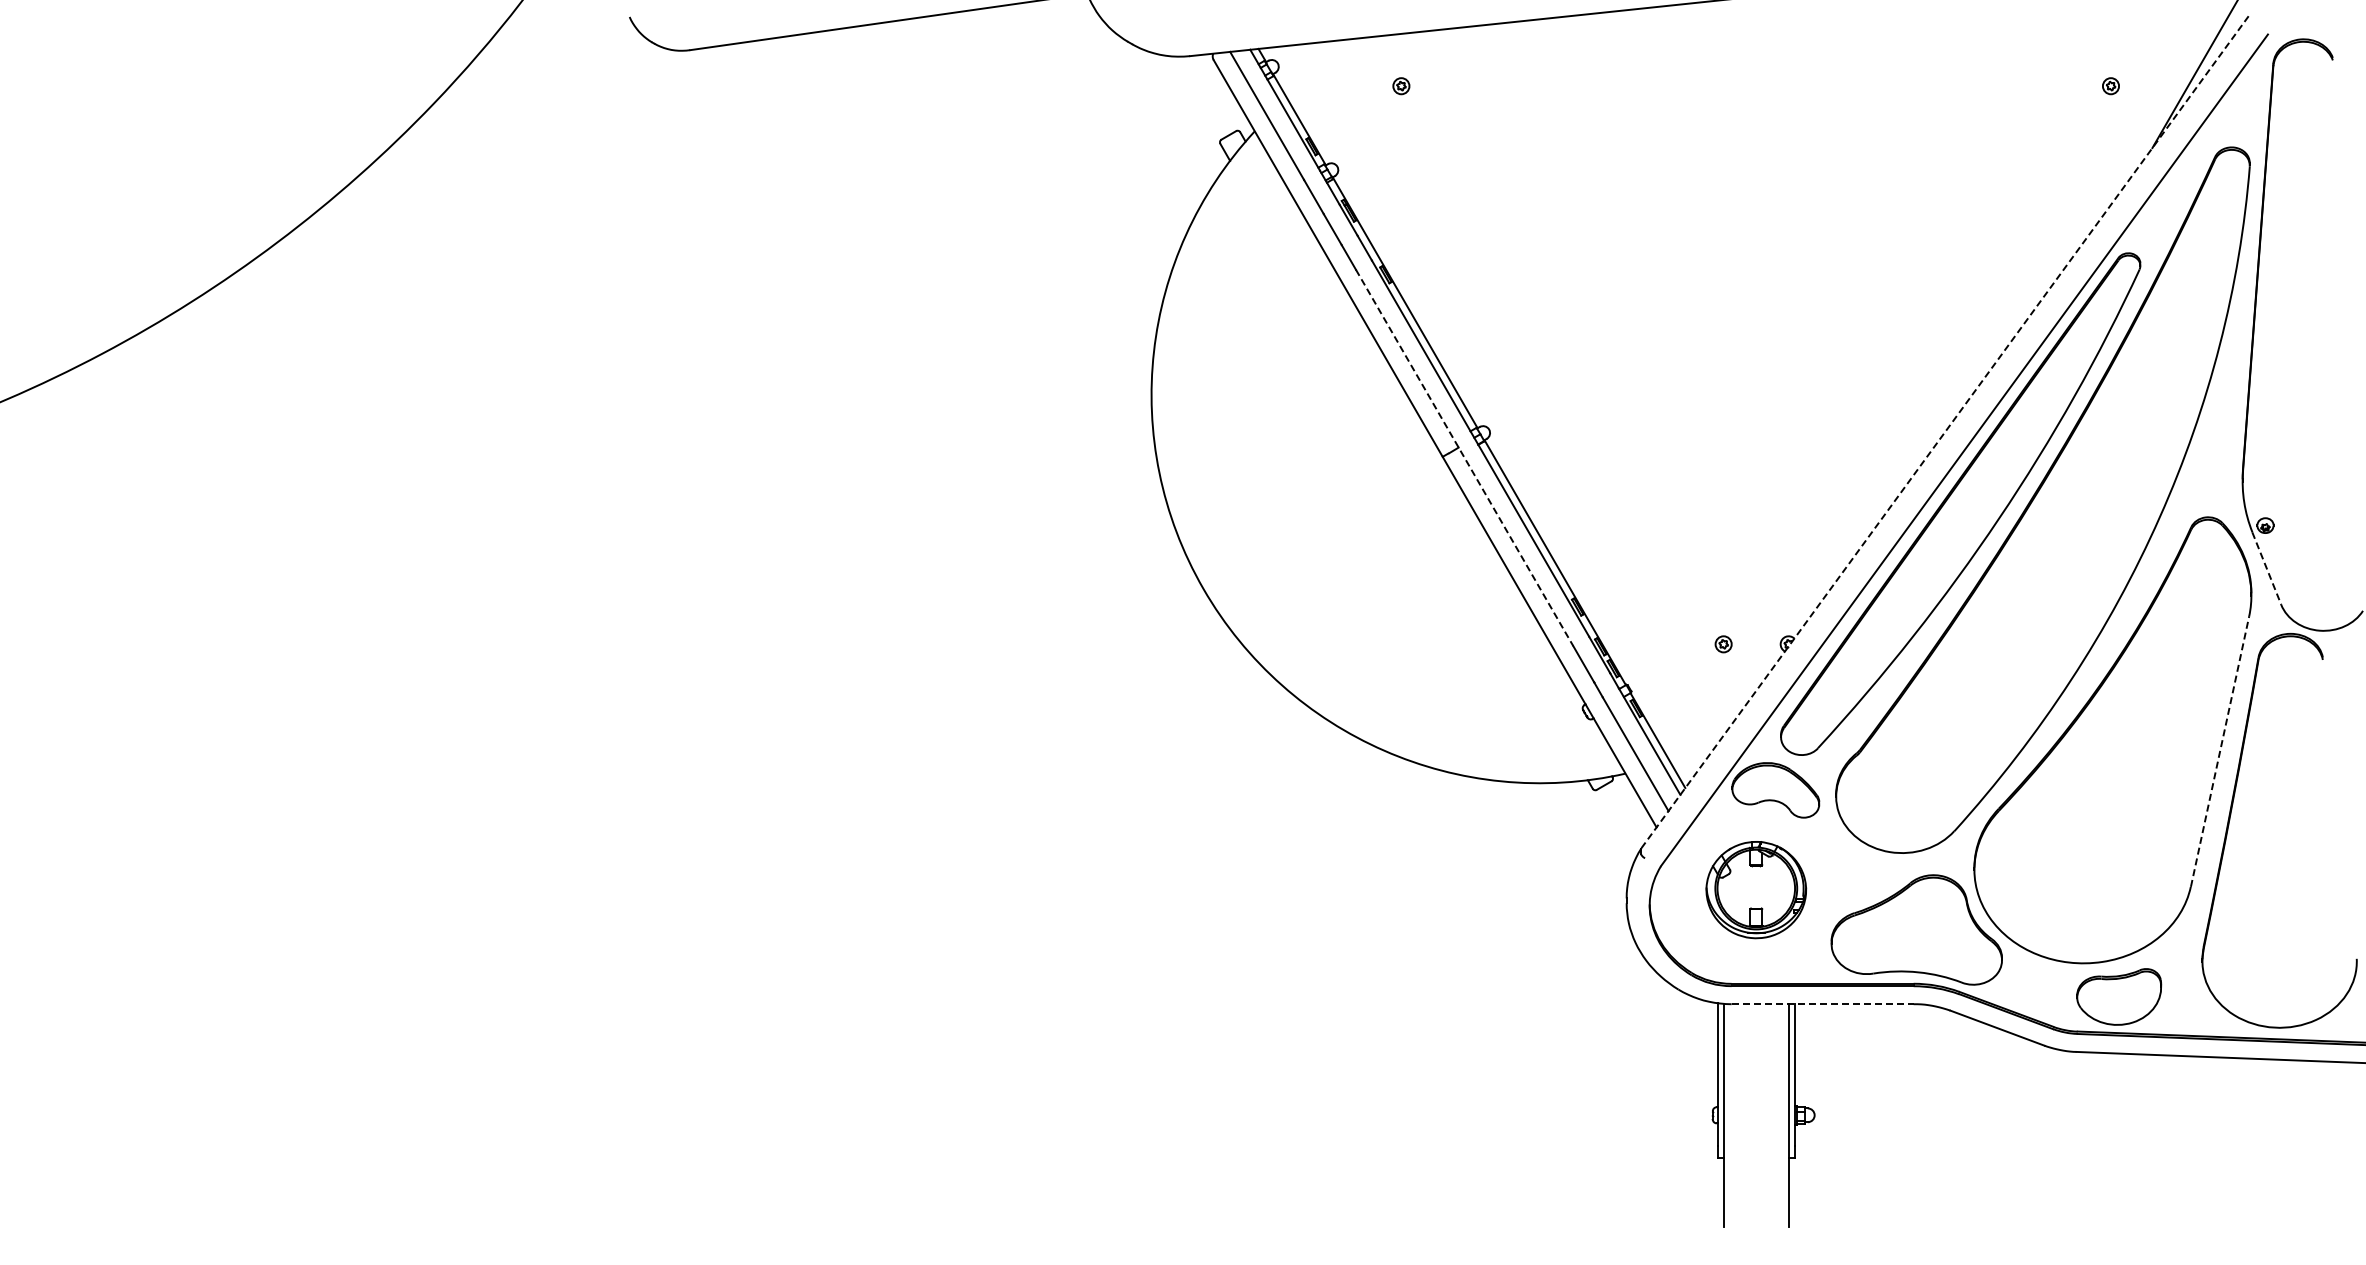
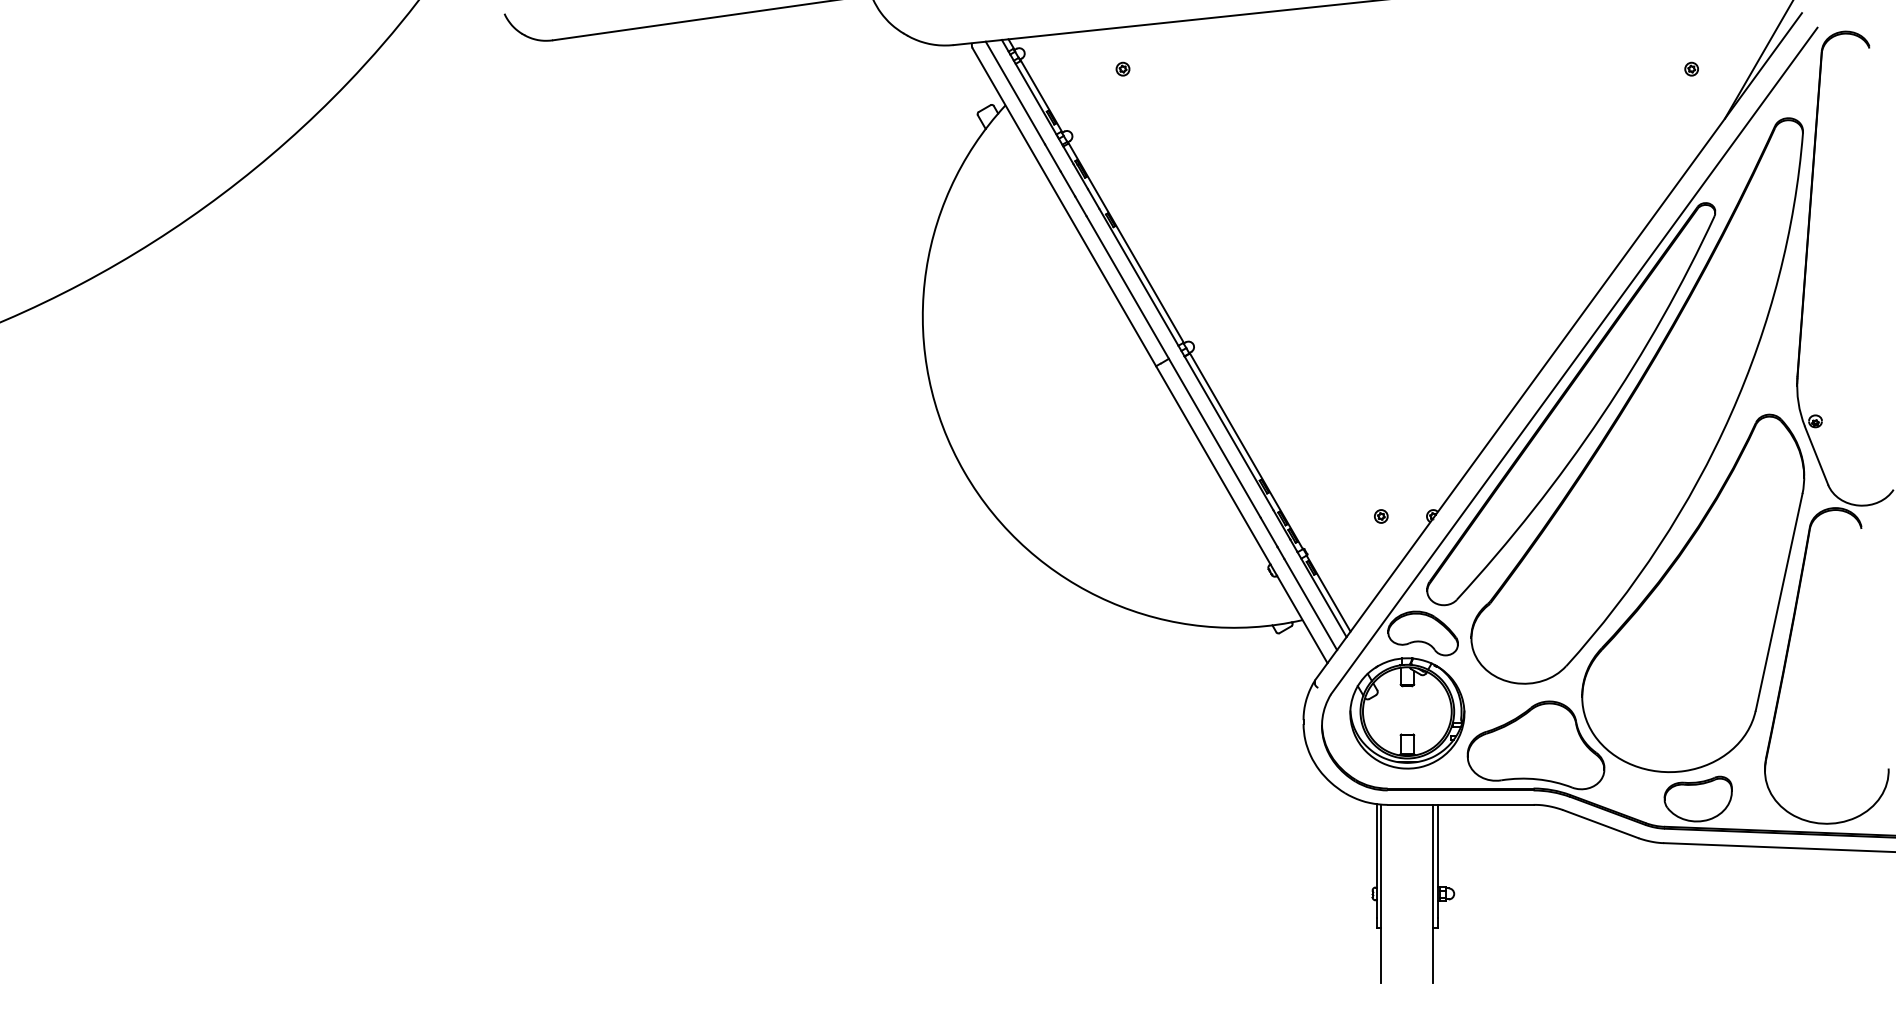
line: (1944, 432) -> (1558, 346), dashed -> solid
line: (1464, 458) -> (1173, 367), dashed -> solid
line: (2267, 569) -> (1817, 456), dashed -> solid
line: (2220, 750) -> (1779, 601), dashed -> solid
part: (1756, 889) -> (1407, 712), size x1.43
line: (1823, 1004) -> (1461, 805), dashed -> solid

